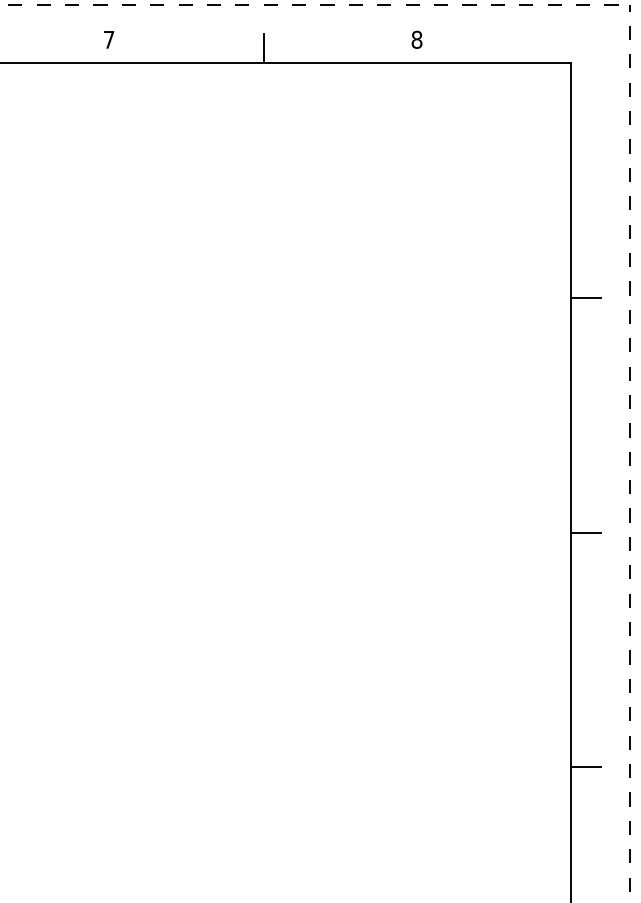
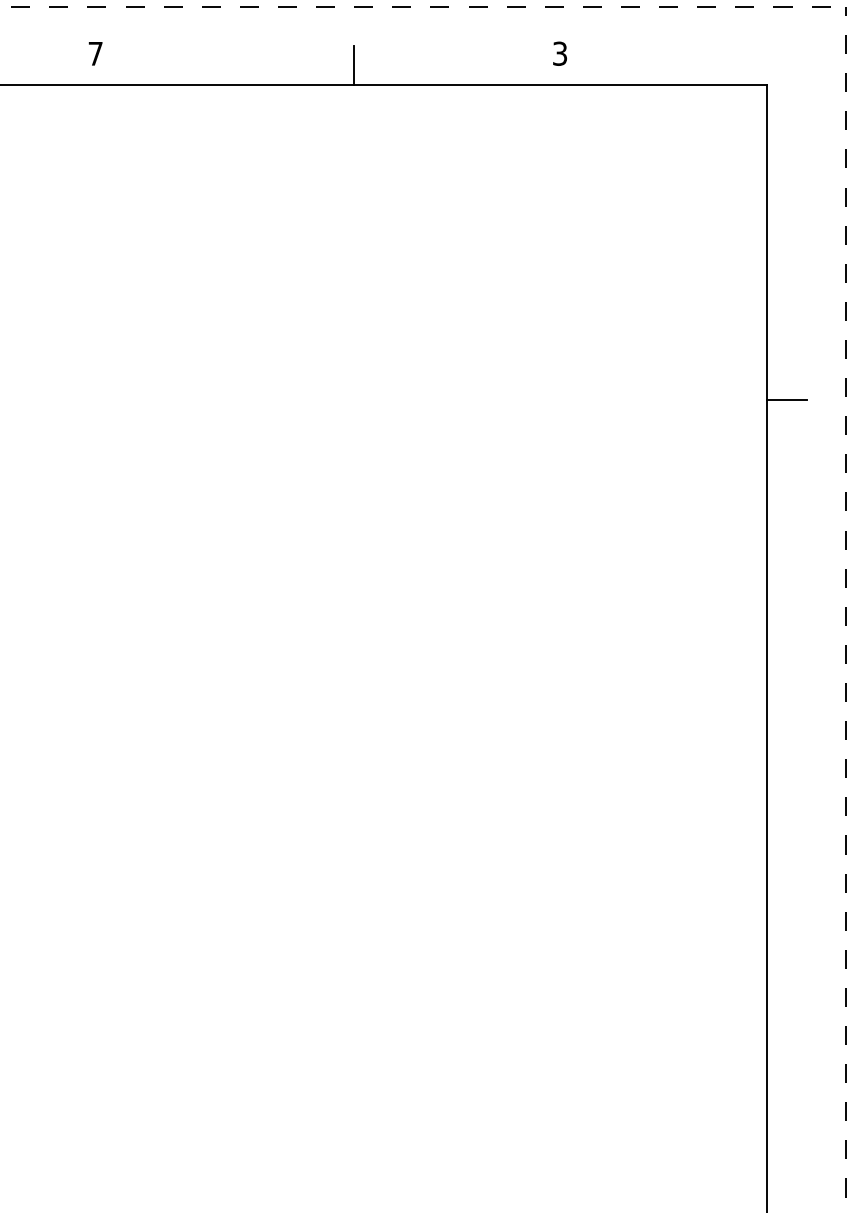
text: (108, 39) -> (95, 53), moved
text: (417, 39) -> (560, 53), 8 -> 3
line: (585, 532) -> (786, 715), removed
line: (585, 767) -> (786, 1030), removed

